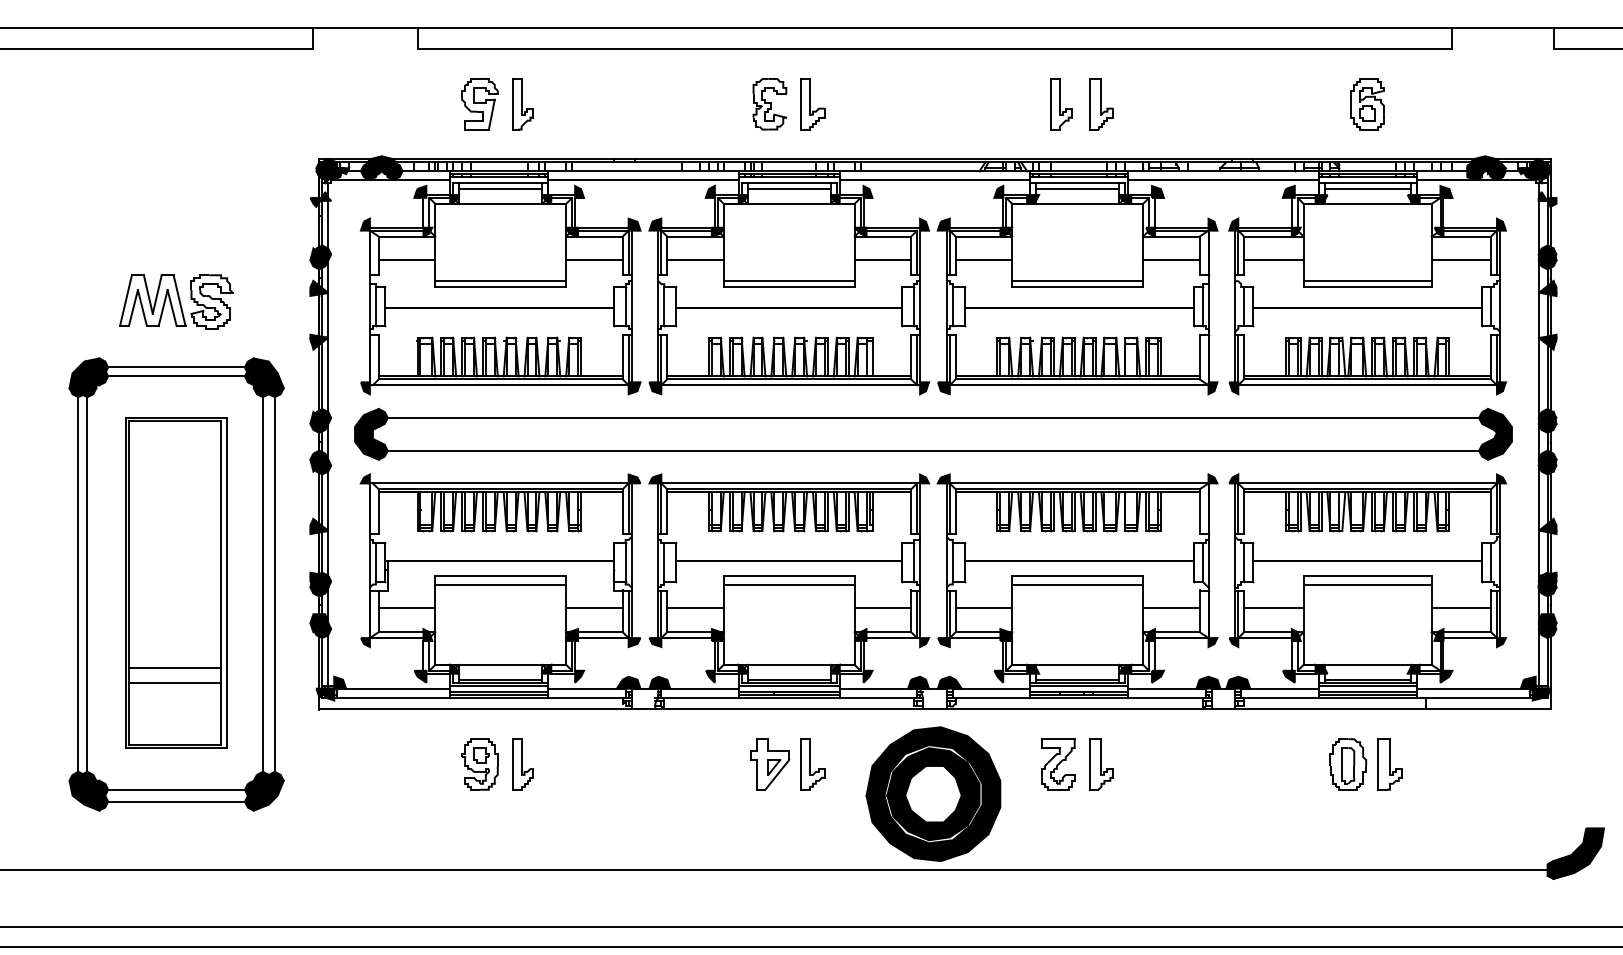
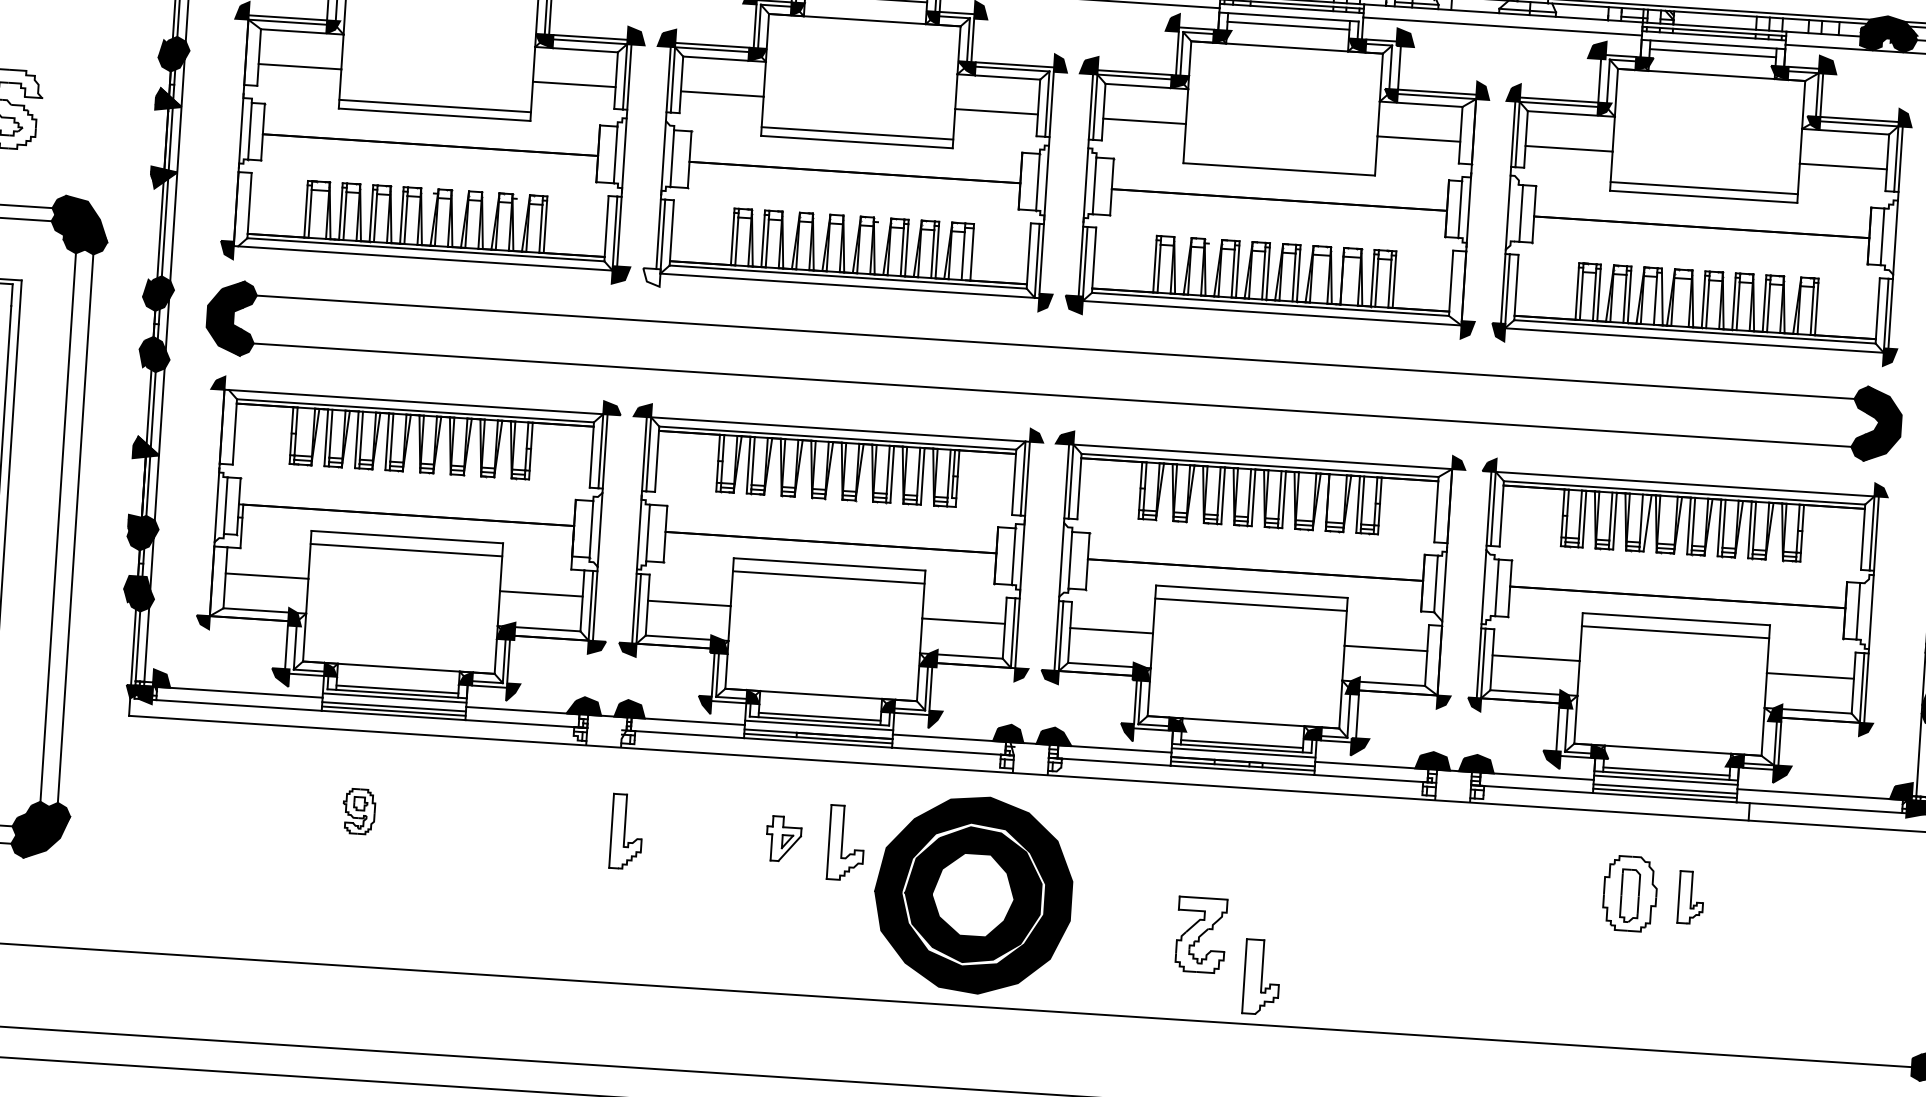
line: (1077, 281) -> (1279, 161), removed
fill: (655, 388) -> (651, 277), removed
part: (479, 764) -> (358, 811), size x0.6
part: (522, 764) -> (626, 831), moved
part: (770, 764) -> (784, 839), size x0.6
part: (1058, 764) -> (1201, 935), moved
part: (1101, 764) -> (1261, 977), moved
part: (1389, 764) -> (1690, 897), size x0.7
part: (933, 793) -> (973, 893), moved

